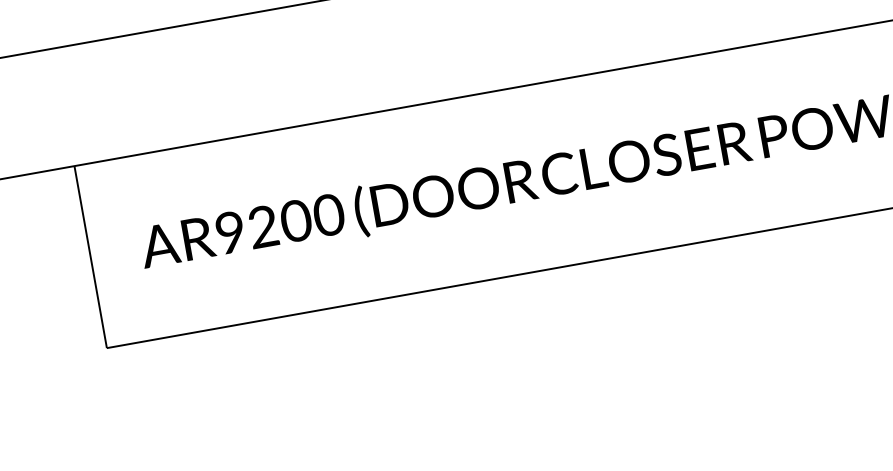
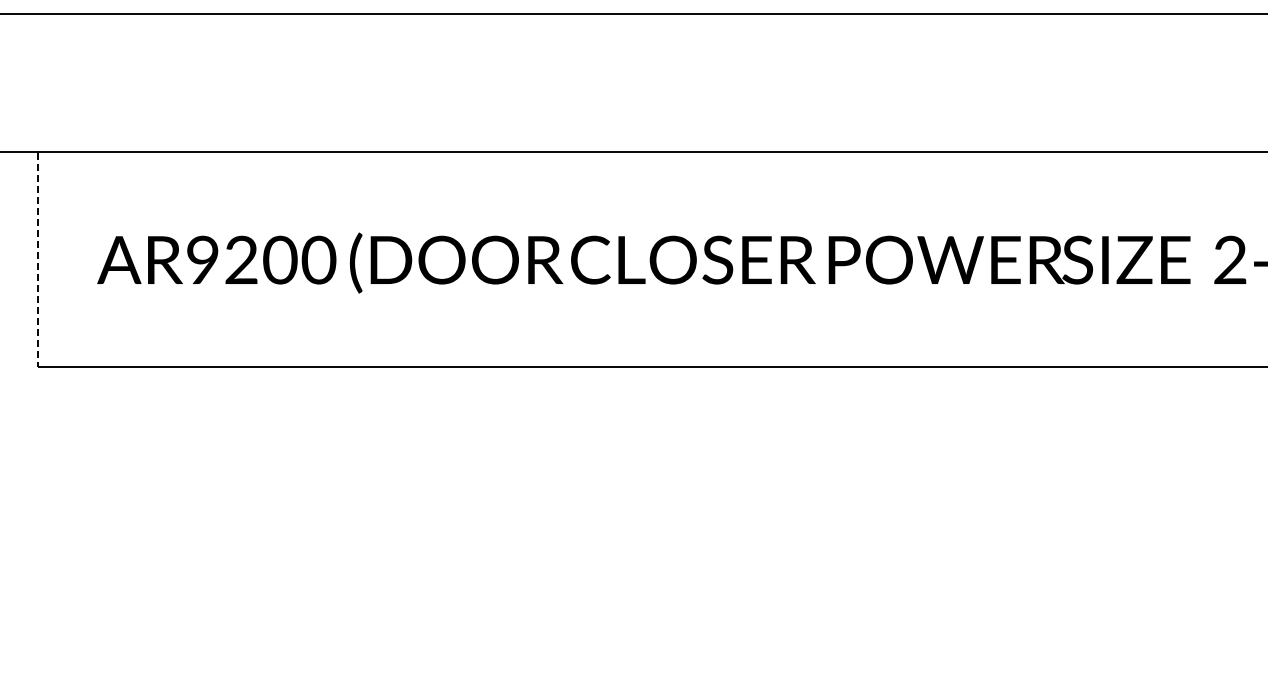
line: (90, 257) -> (37, 260), solid -> dashed

